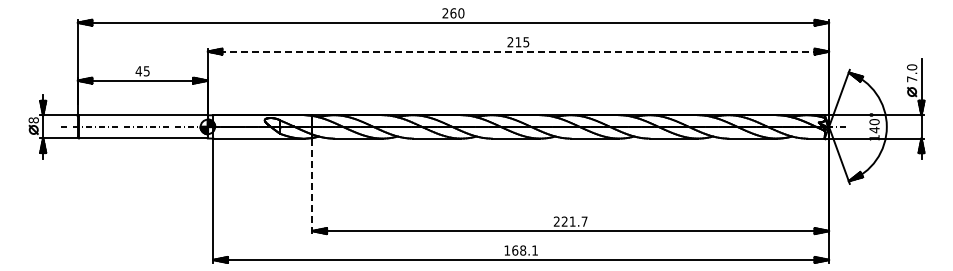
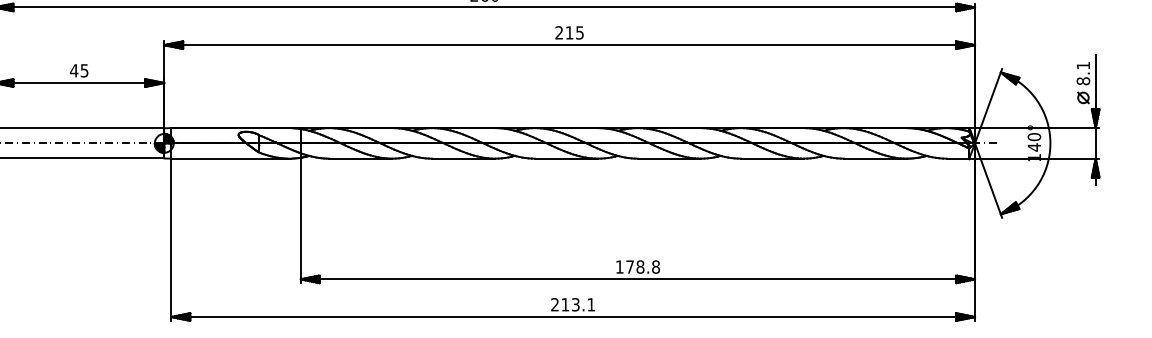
line: (518, 51) -> (569, 44), dashed -> solid
text: (912, 73) -> (1083, 73), 7.0 -> 8.1
line: (312, 186) -> (300, 221), dashed -> solid
text: (570, 221) -> (637, 266), 221.7 -> 178.8
text: (515, 250) -> (565, 304), 168.1 -> 213.1

